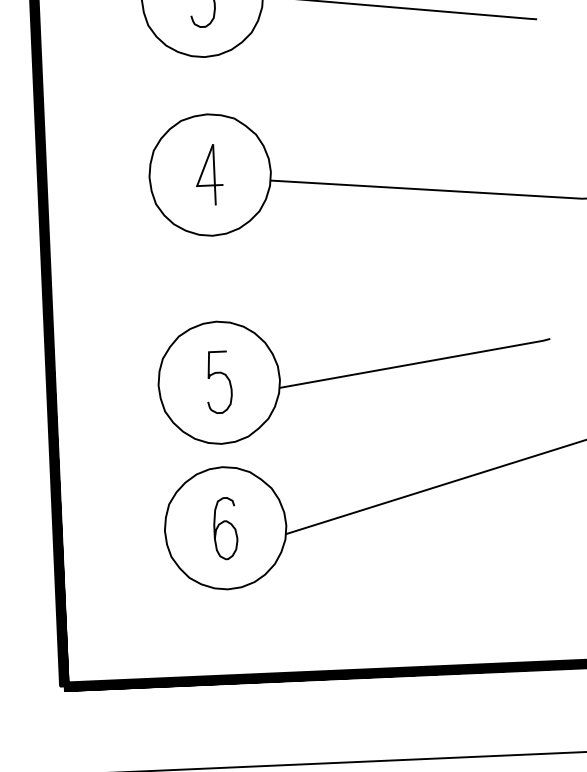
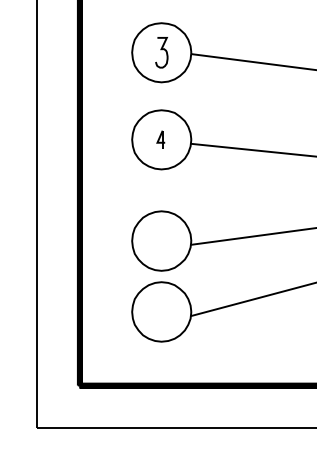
part: (207, 174) -> (160, 139), size x0.6
curve: (218, 375) -> (161, 237), removed
curve: (224, 523) -> (161, 309), removed

